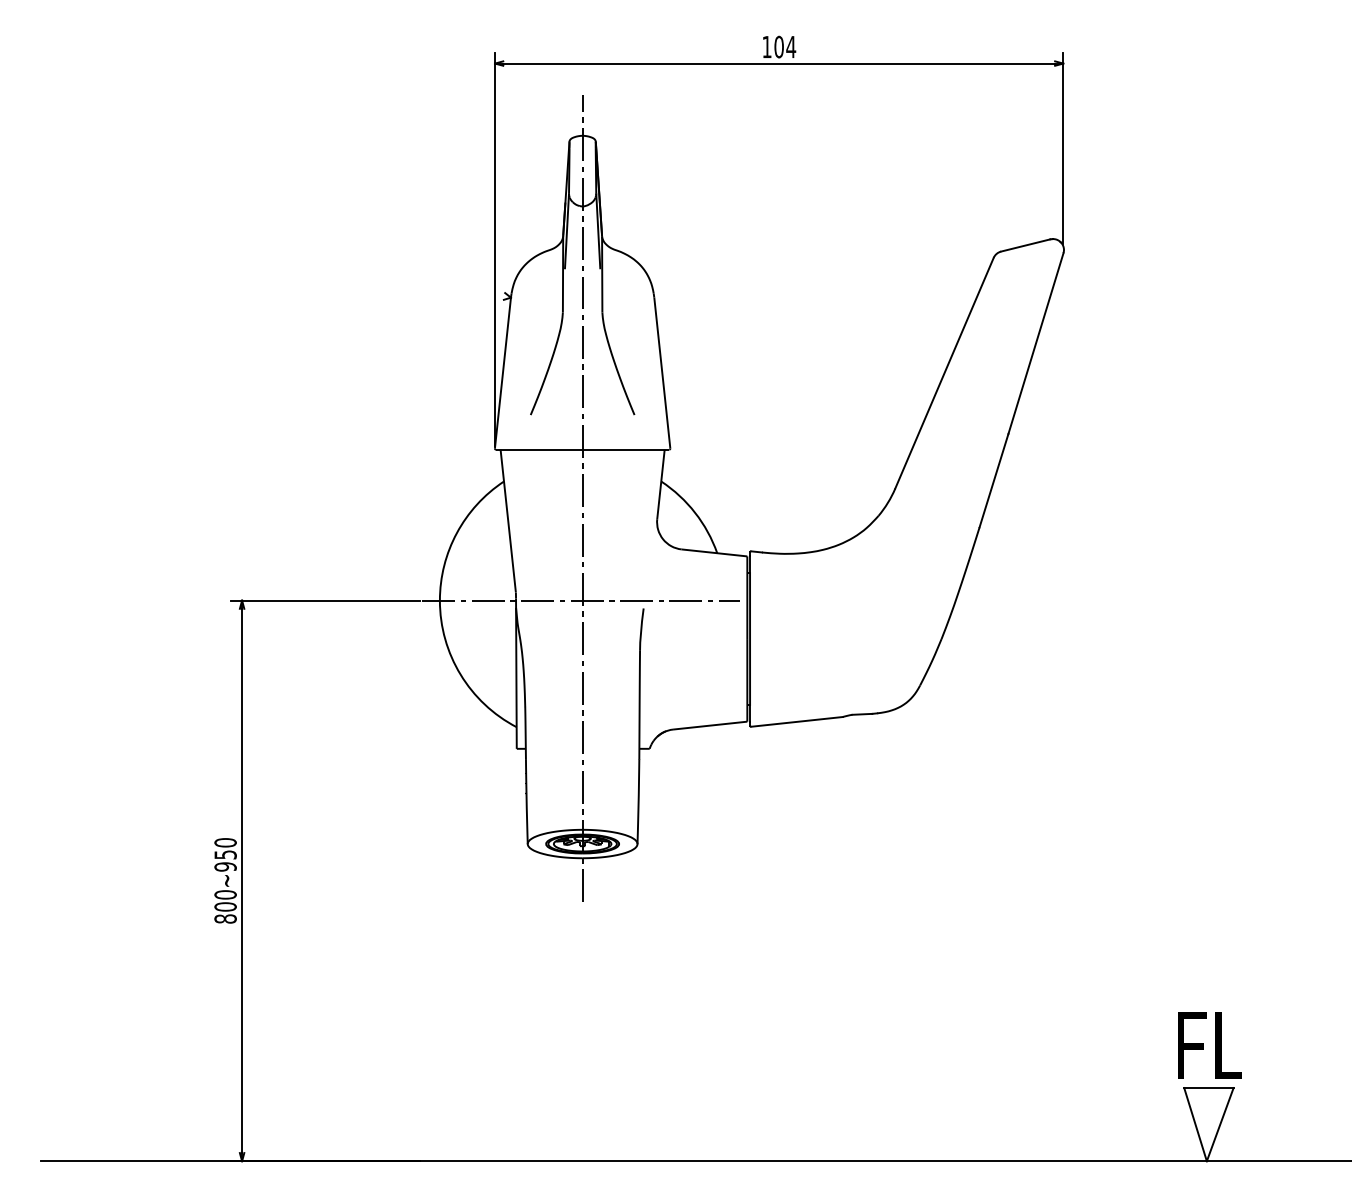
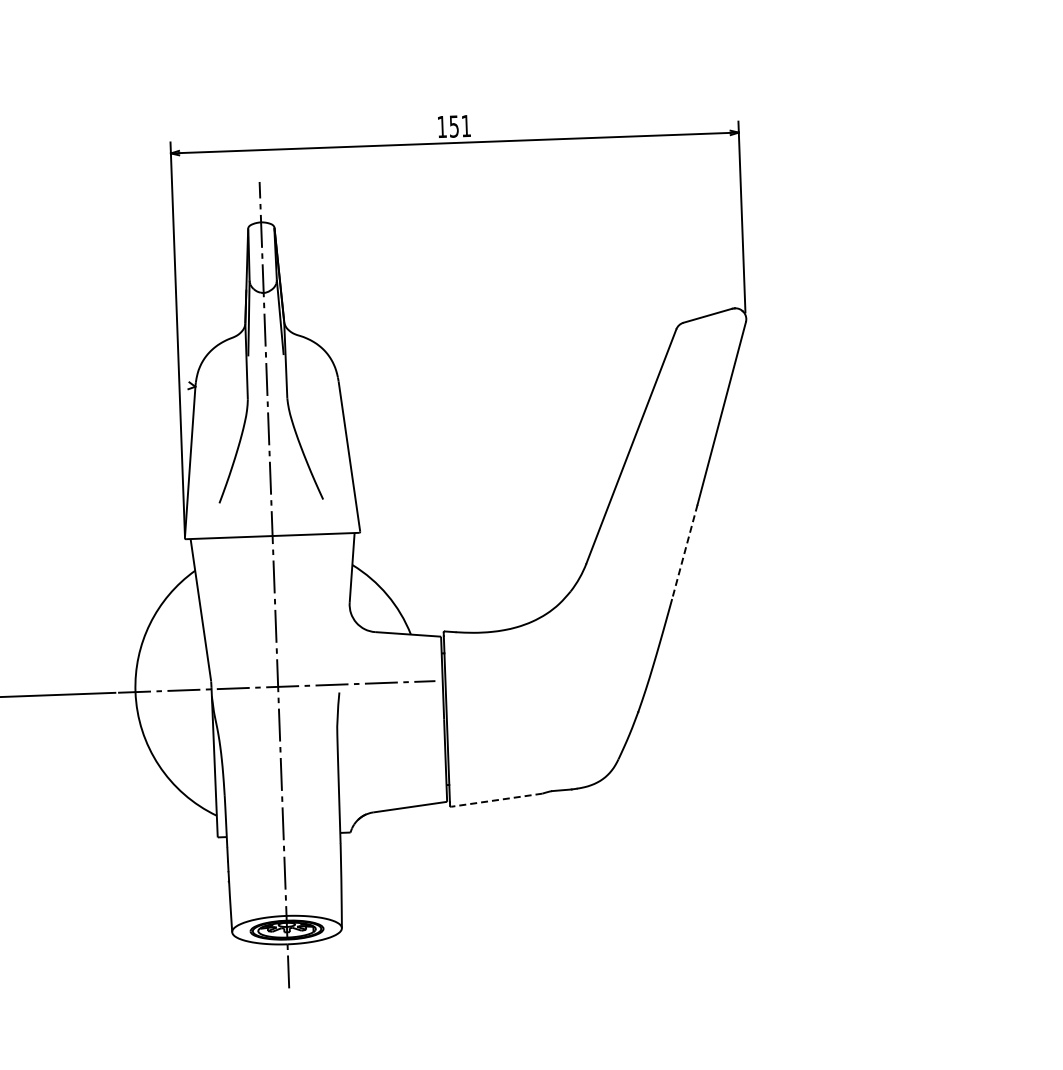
text: (785, 46) -> (460, 125), 104 -> 151
line: (994, 480) -> (685, 551), solid -> dashed
line: (796, 721) -> (496, 799), solid -> dashed

